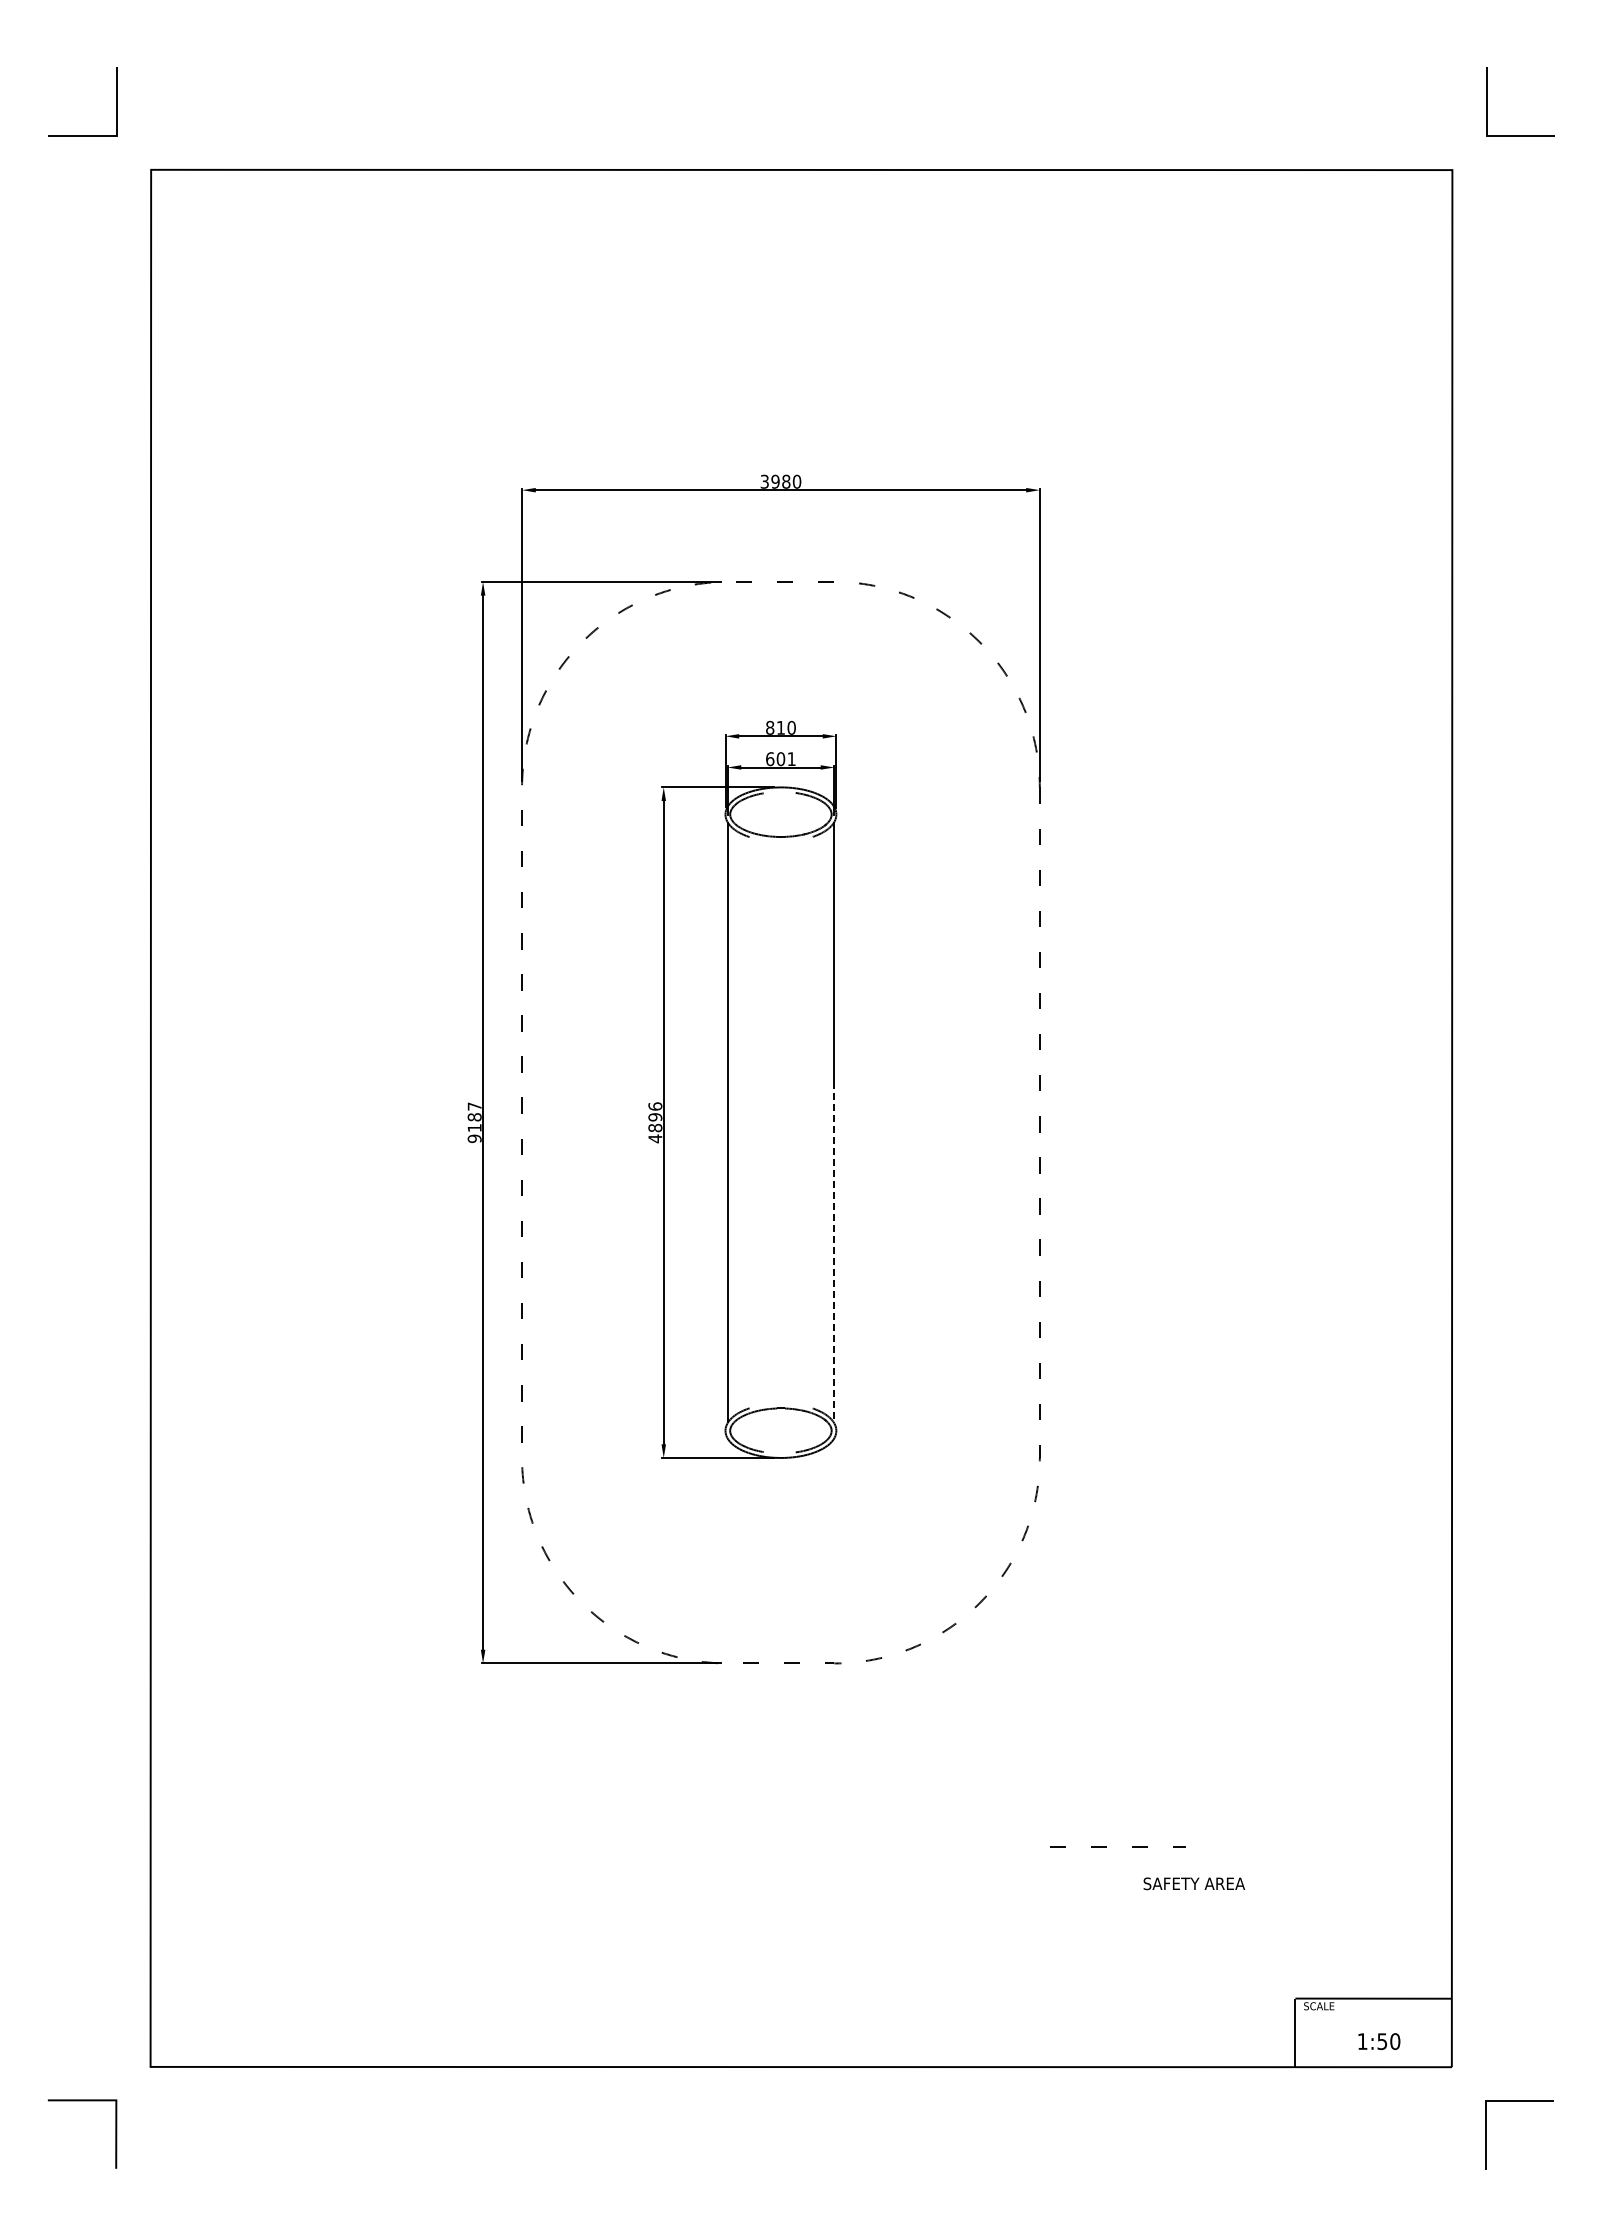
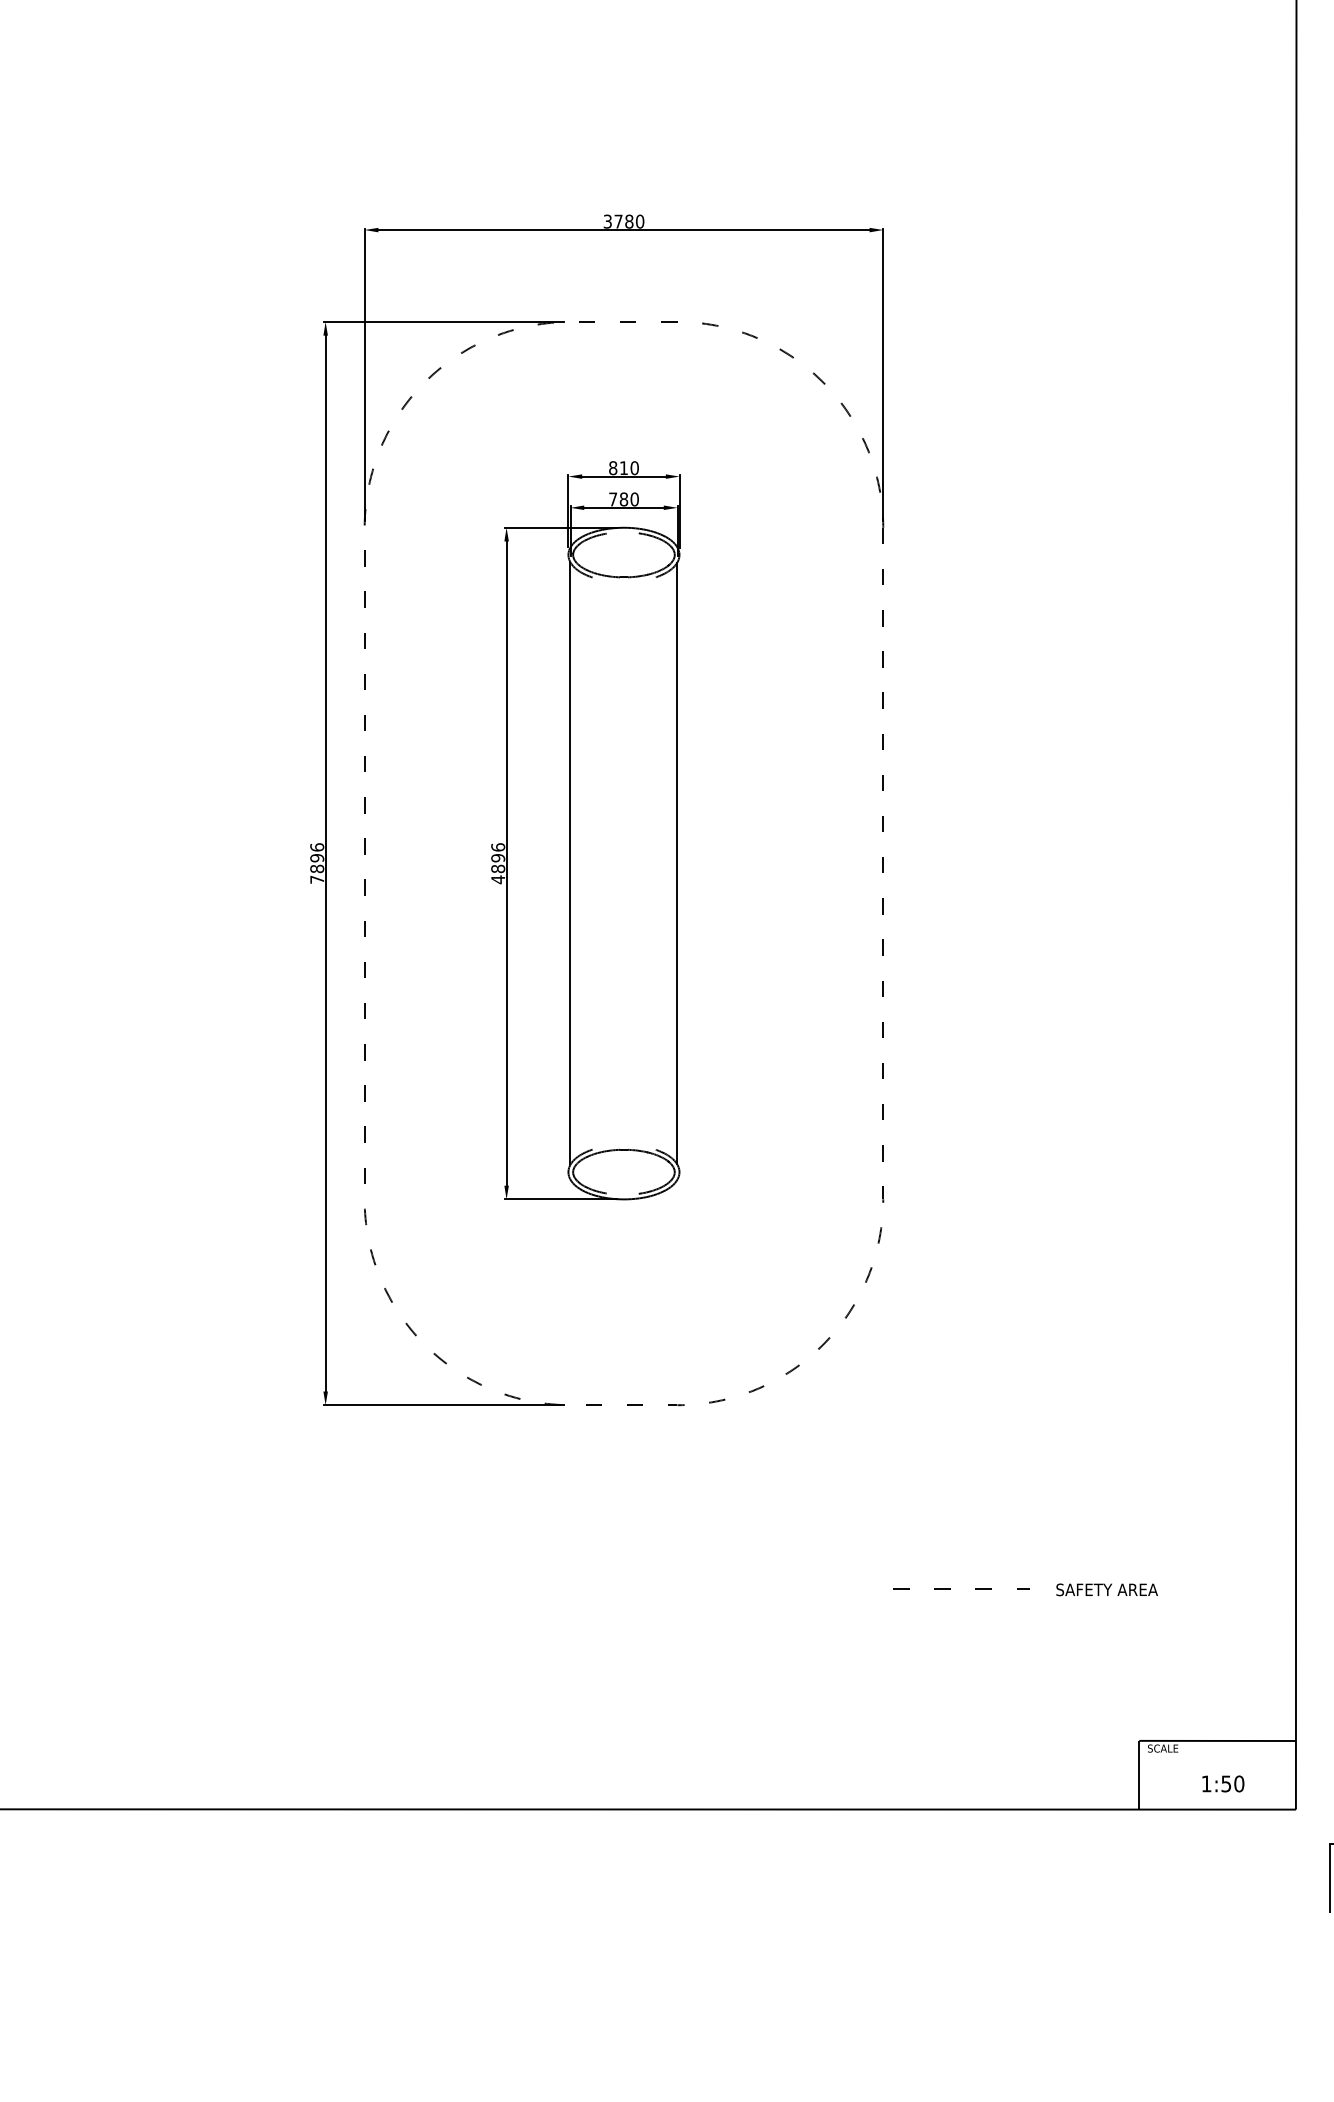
text: (775, 481) -> (618, 221), 3980 -> 3780
text: (780, 759) -> (623, 499), 601 -> 780
text: (474, 1122) -> (317, 863), 9187 -> 7896
line: (834, 1252) -> (677, 993), dashed -> solid
text: (1194, 1883) -> (1107, 1589), moved

